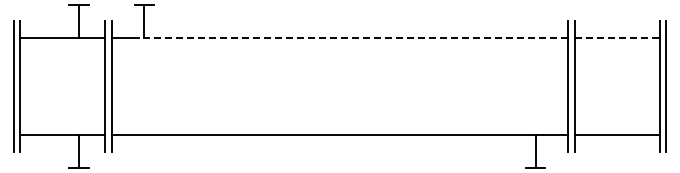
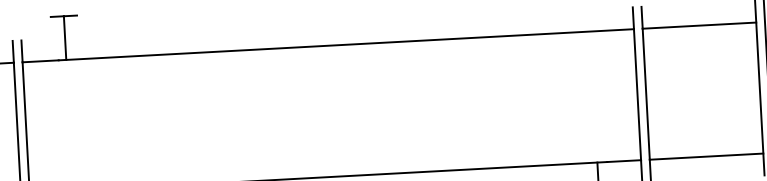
line: (353, 37) -> (346, 44), dashed -> solid
line: (617, 37) -> (699, 25), dashed -> solid

